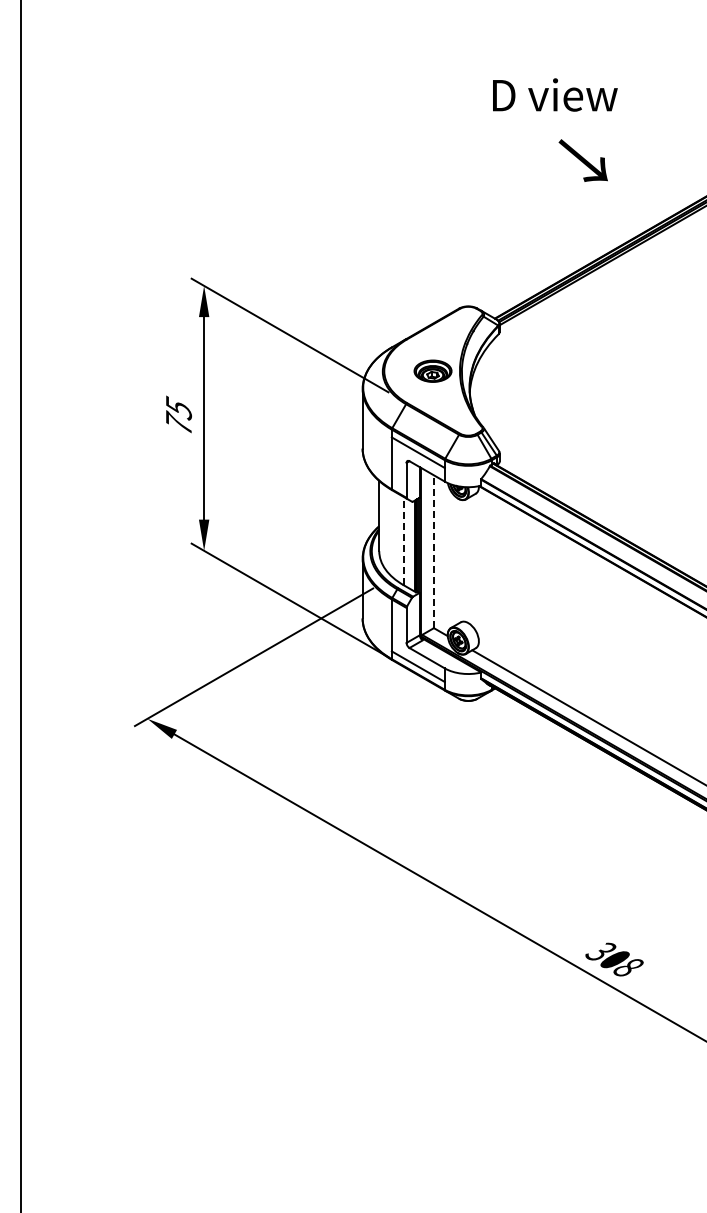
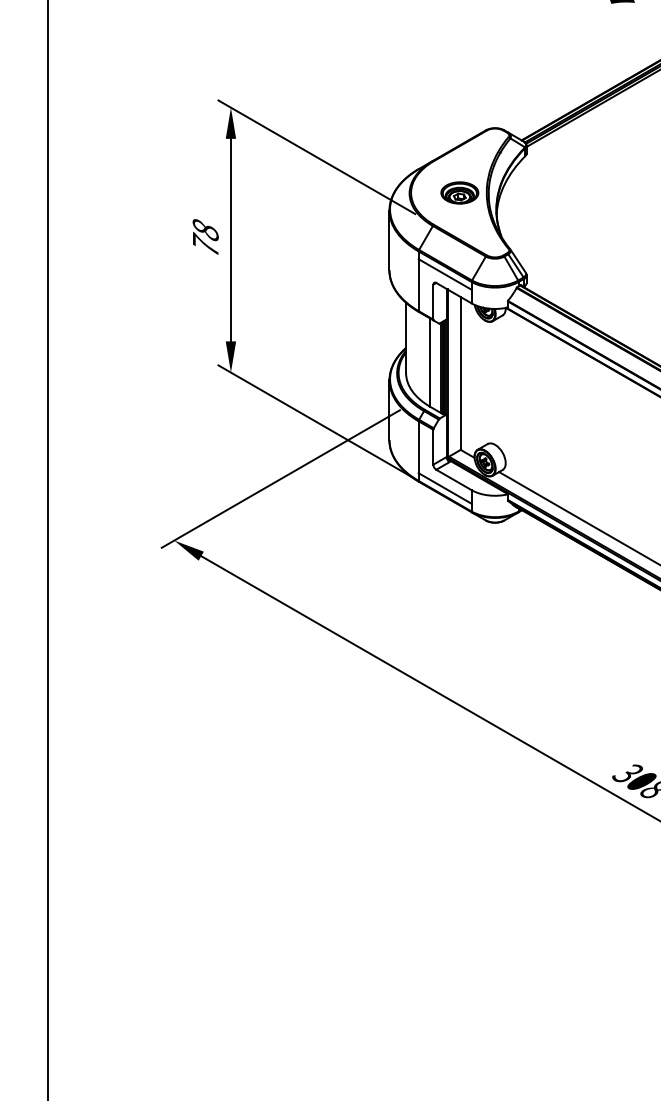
text: (178, 407) -> (205, 229), 75 -> 78
line: (403, 540) -> (430, 362), dashed -> solid
line: (433, 551) -> (460, 373), dashed -> solid

